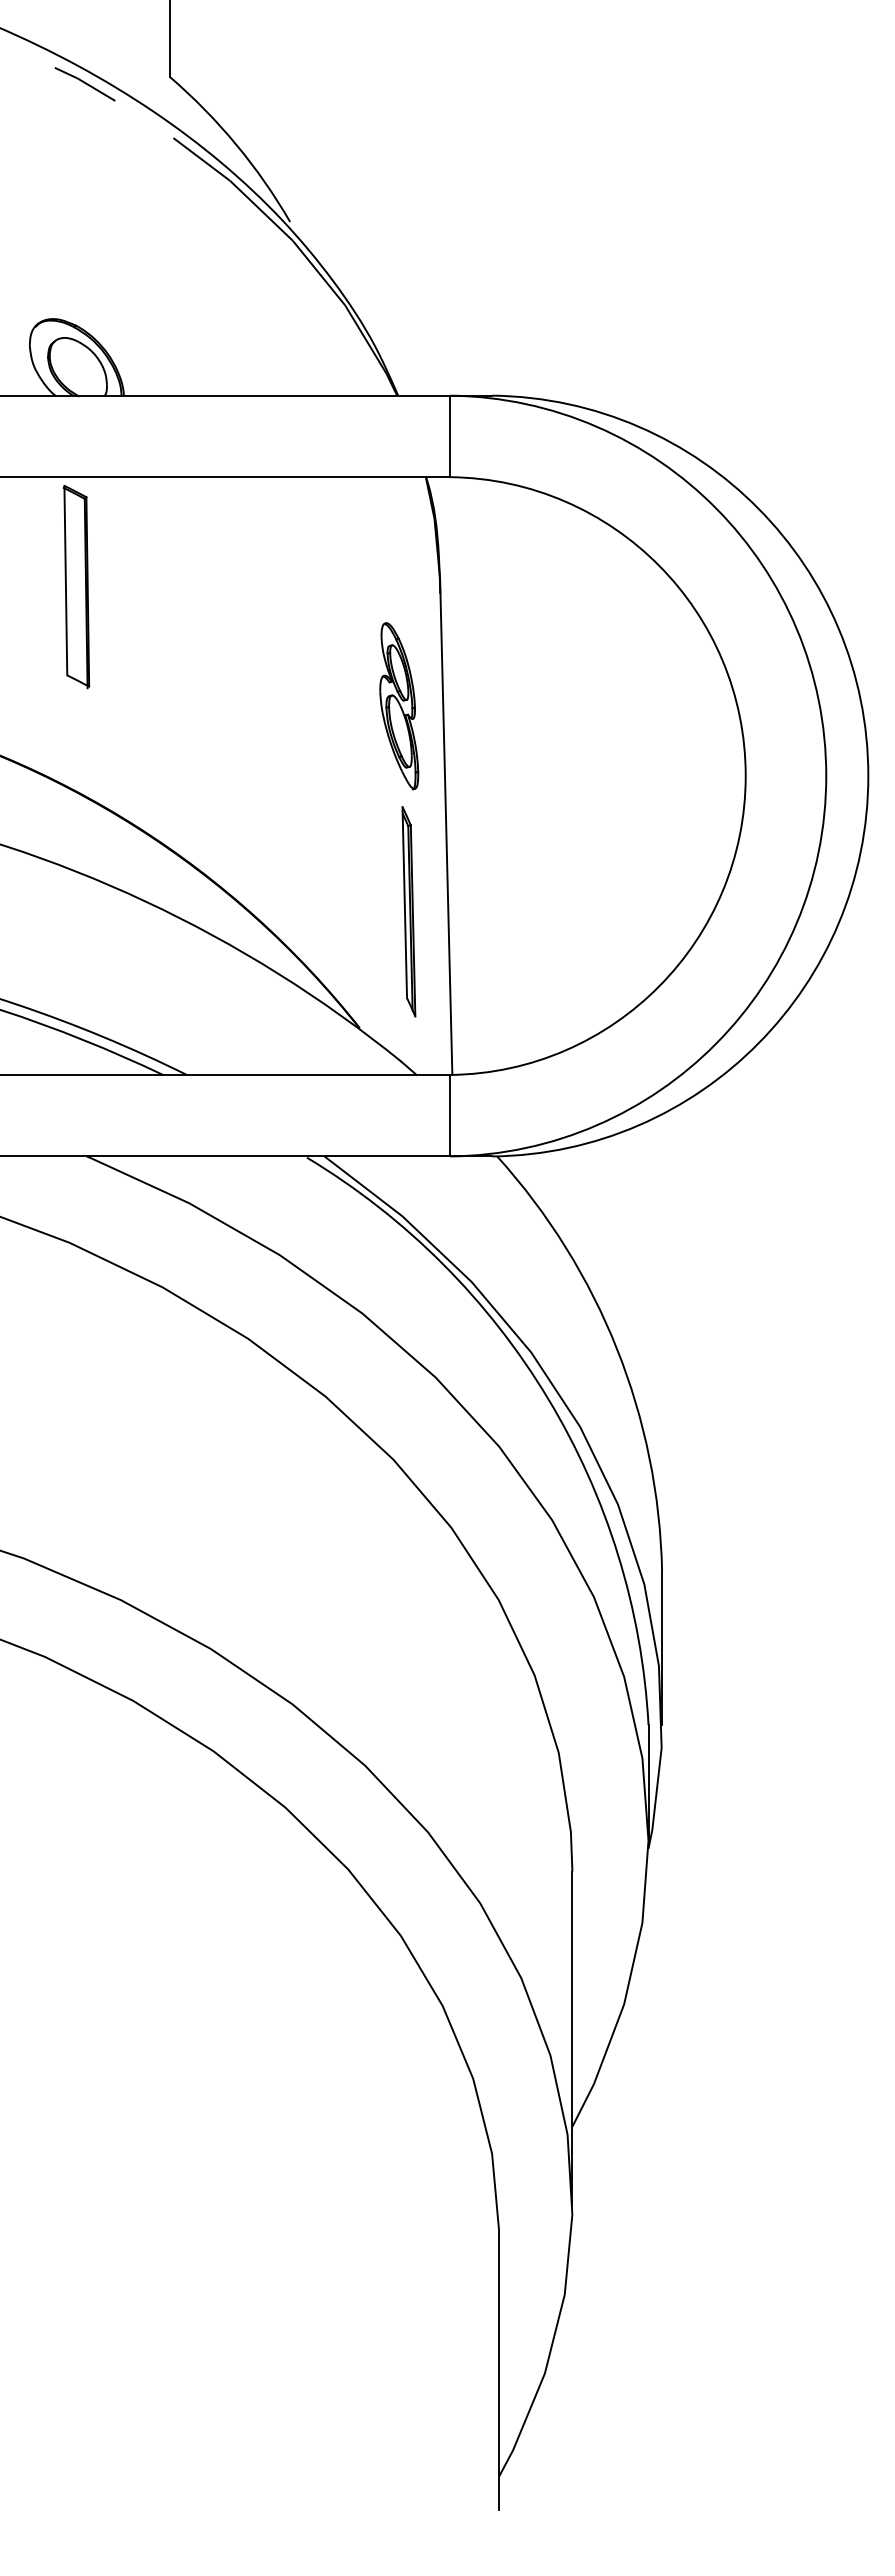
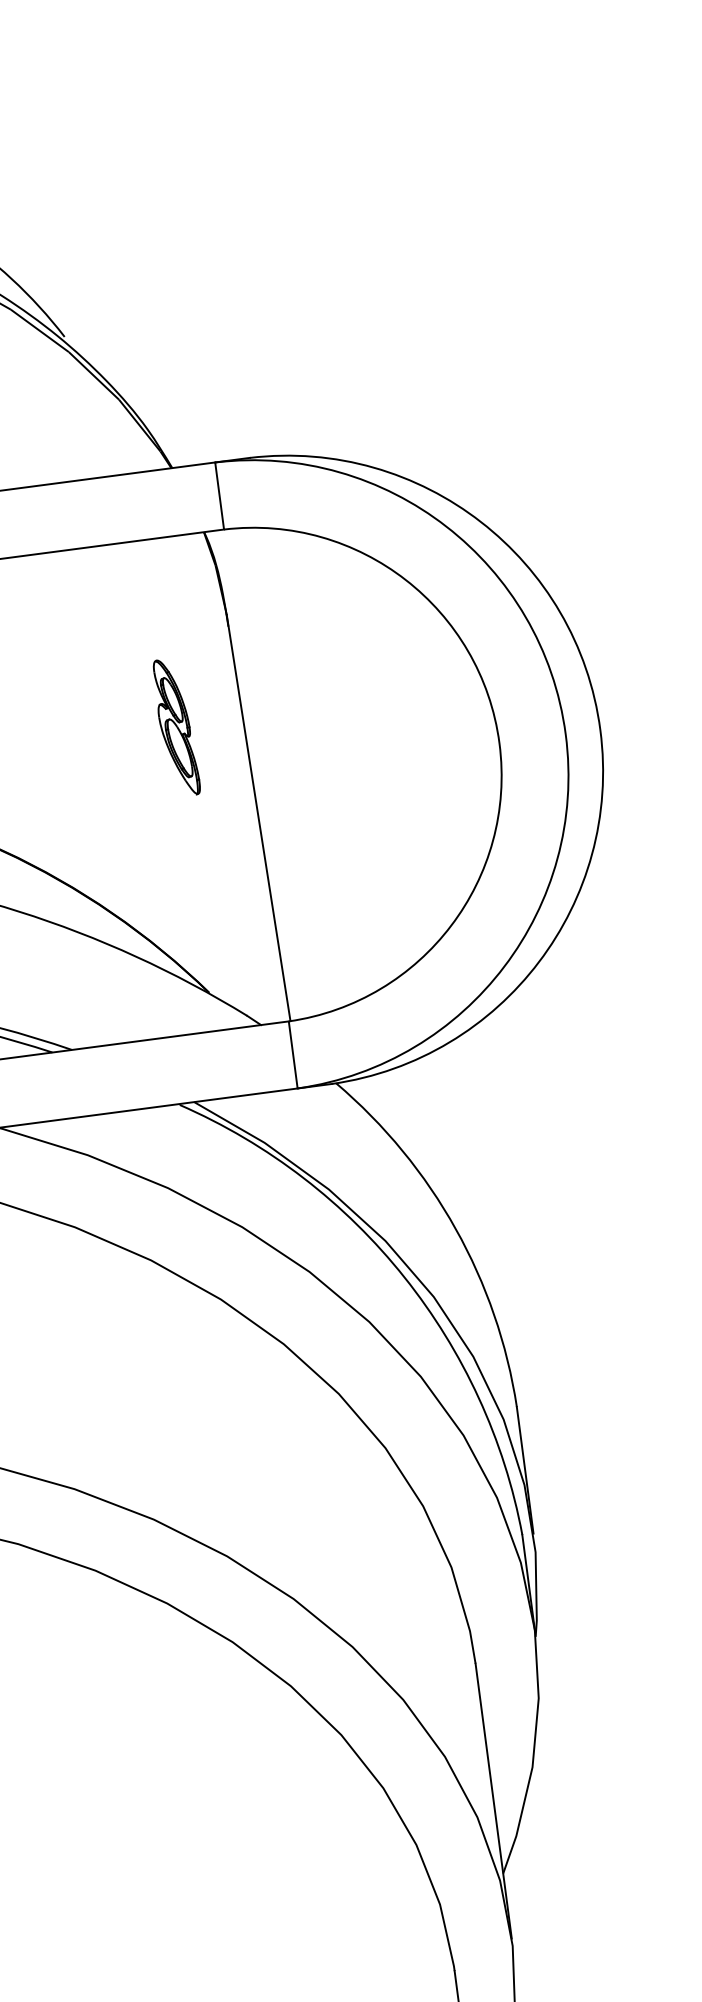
part: (399, 706) -> (176, 727), moved
part: (408, 911) -> (236, 891), removed

